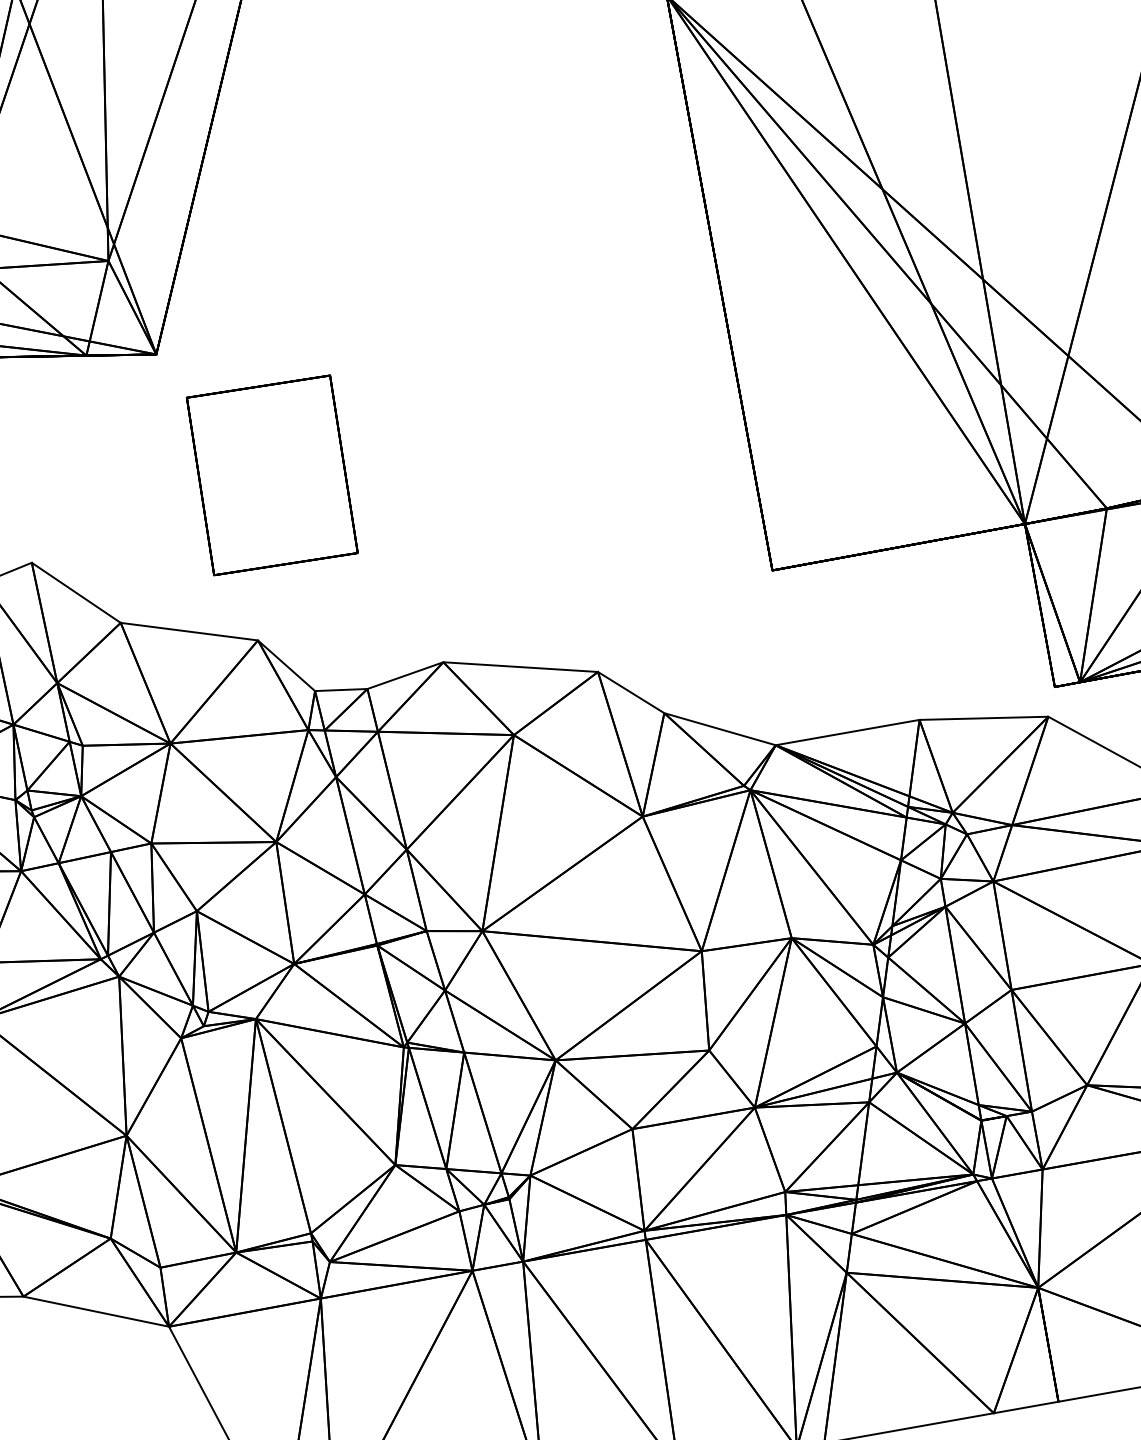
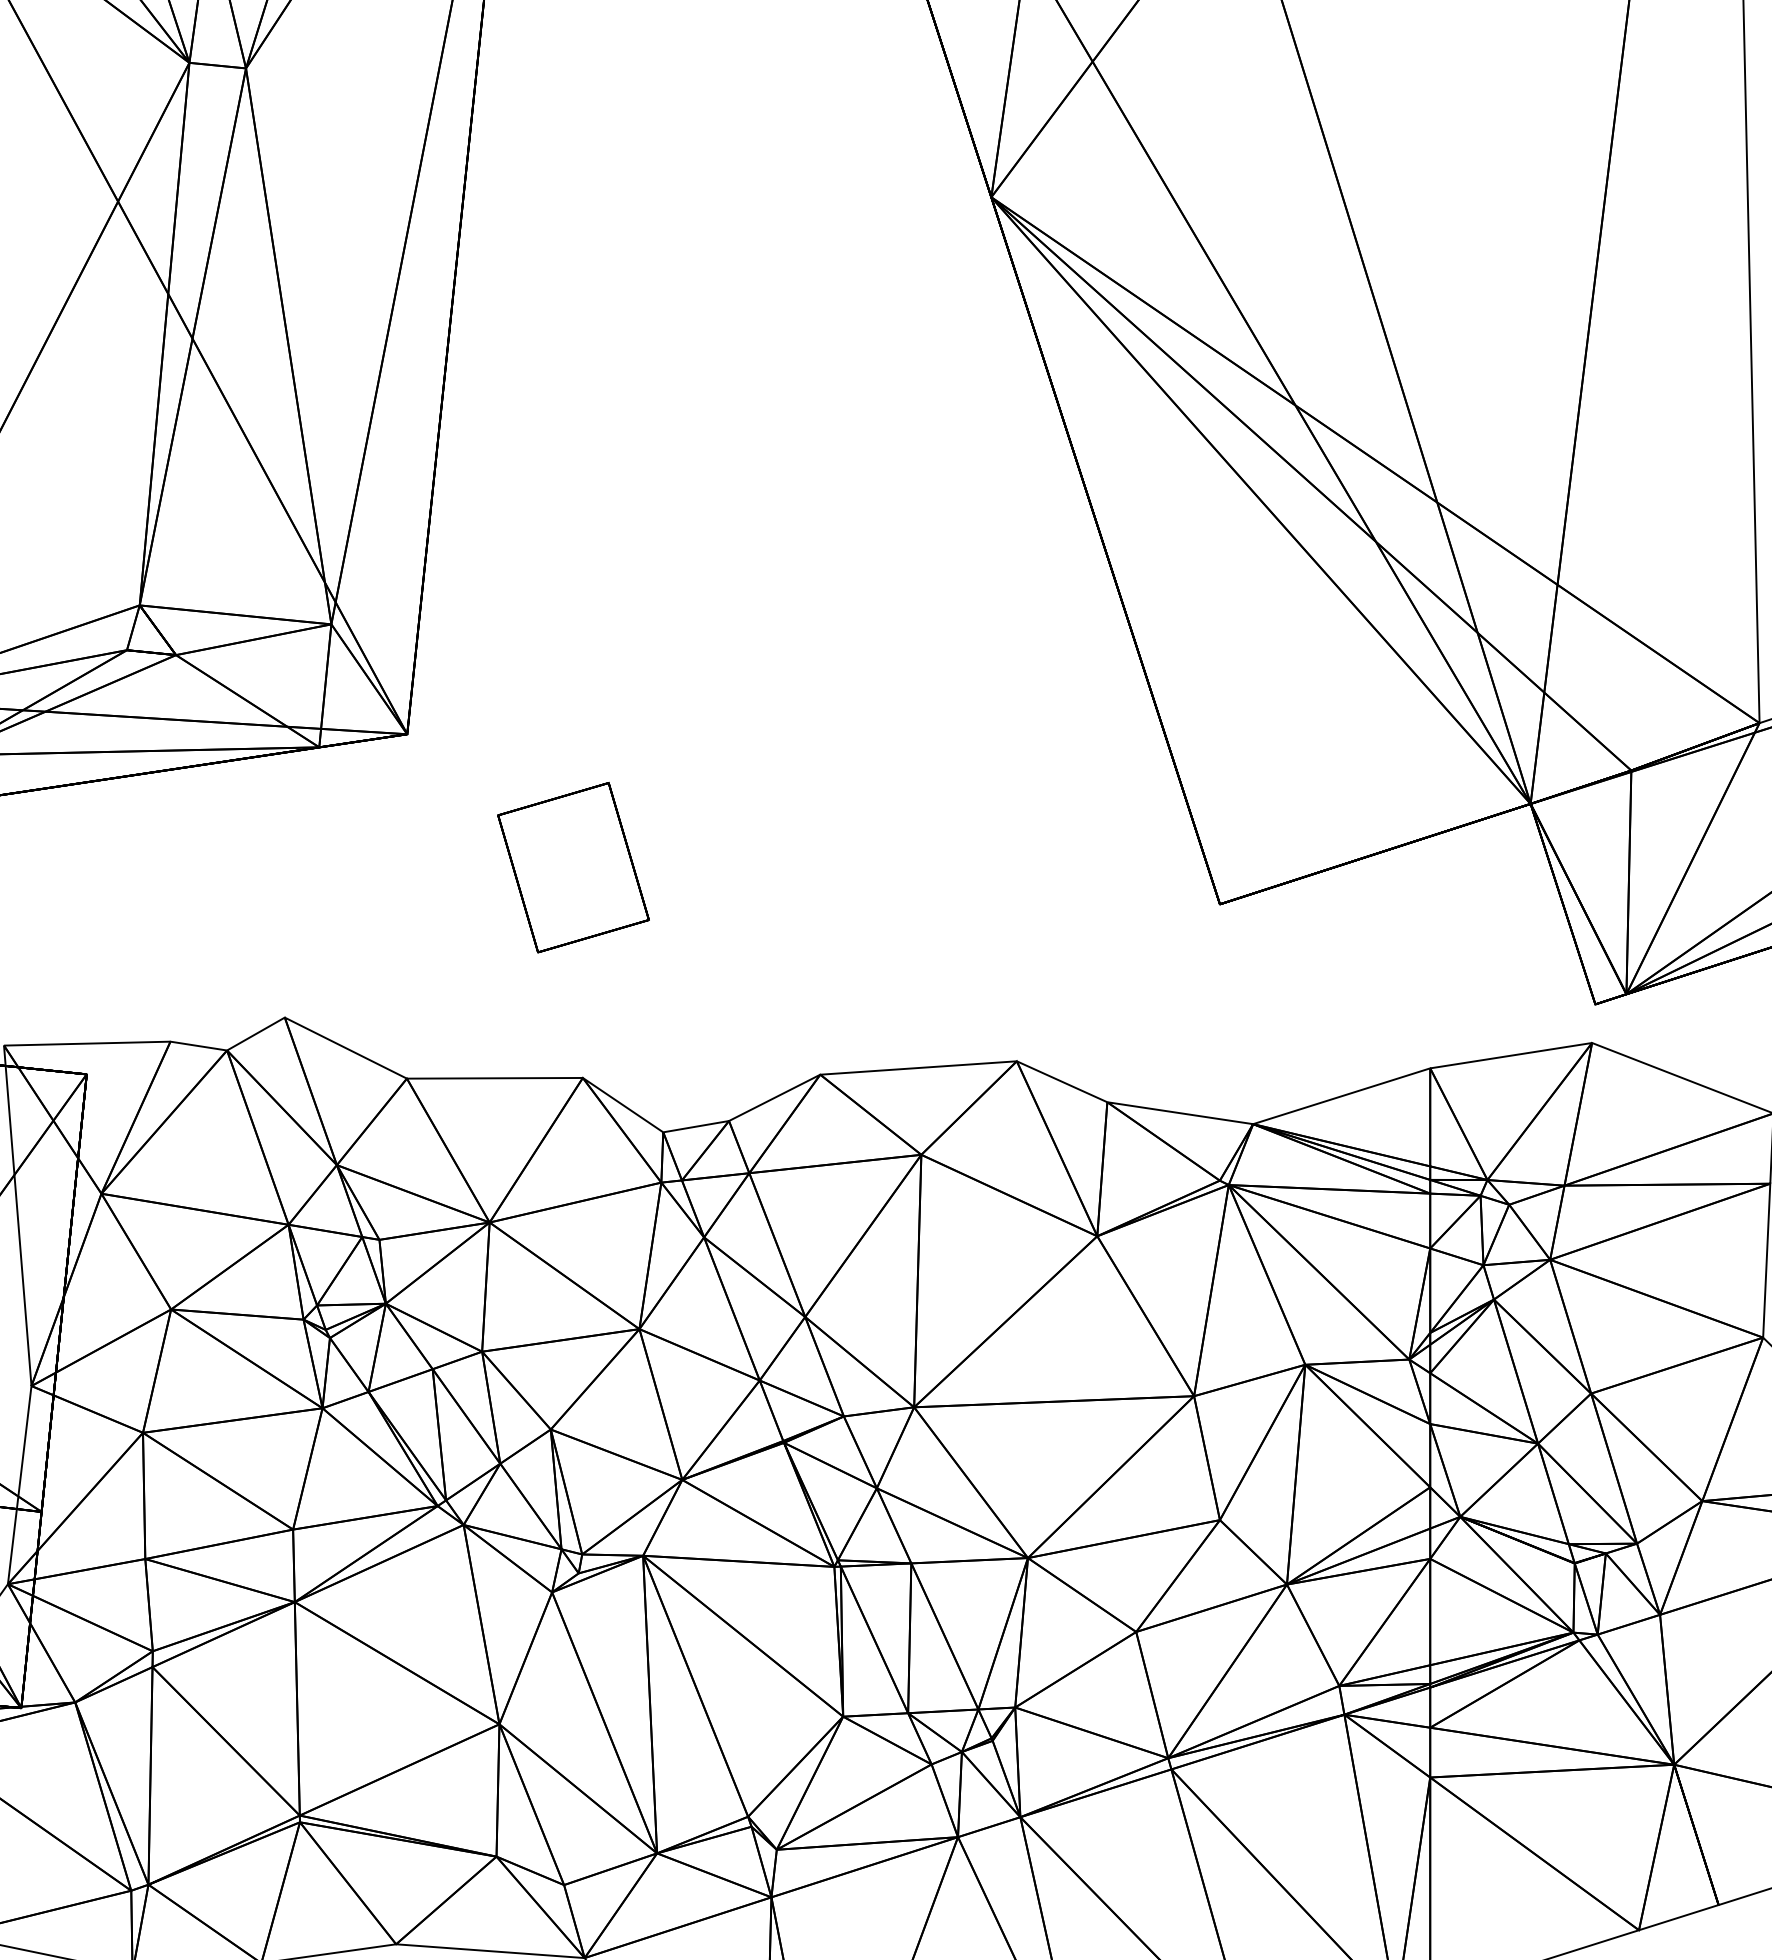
part: (272, 475) -> (573, 867), size x0.62

